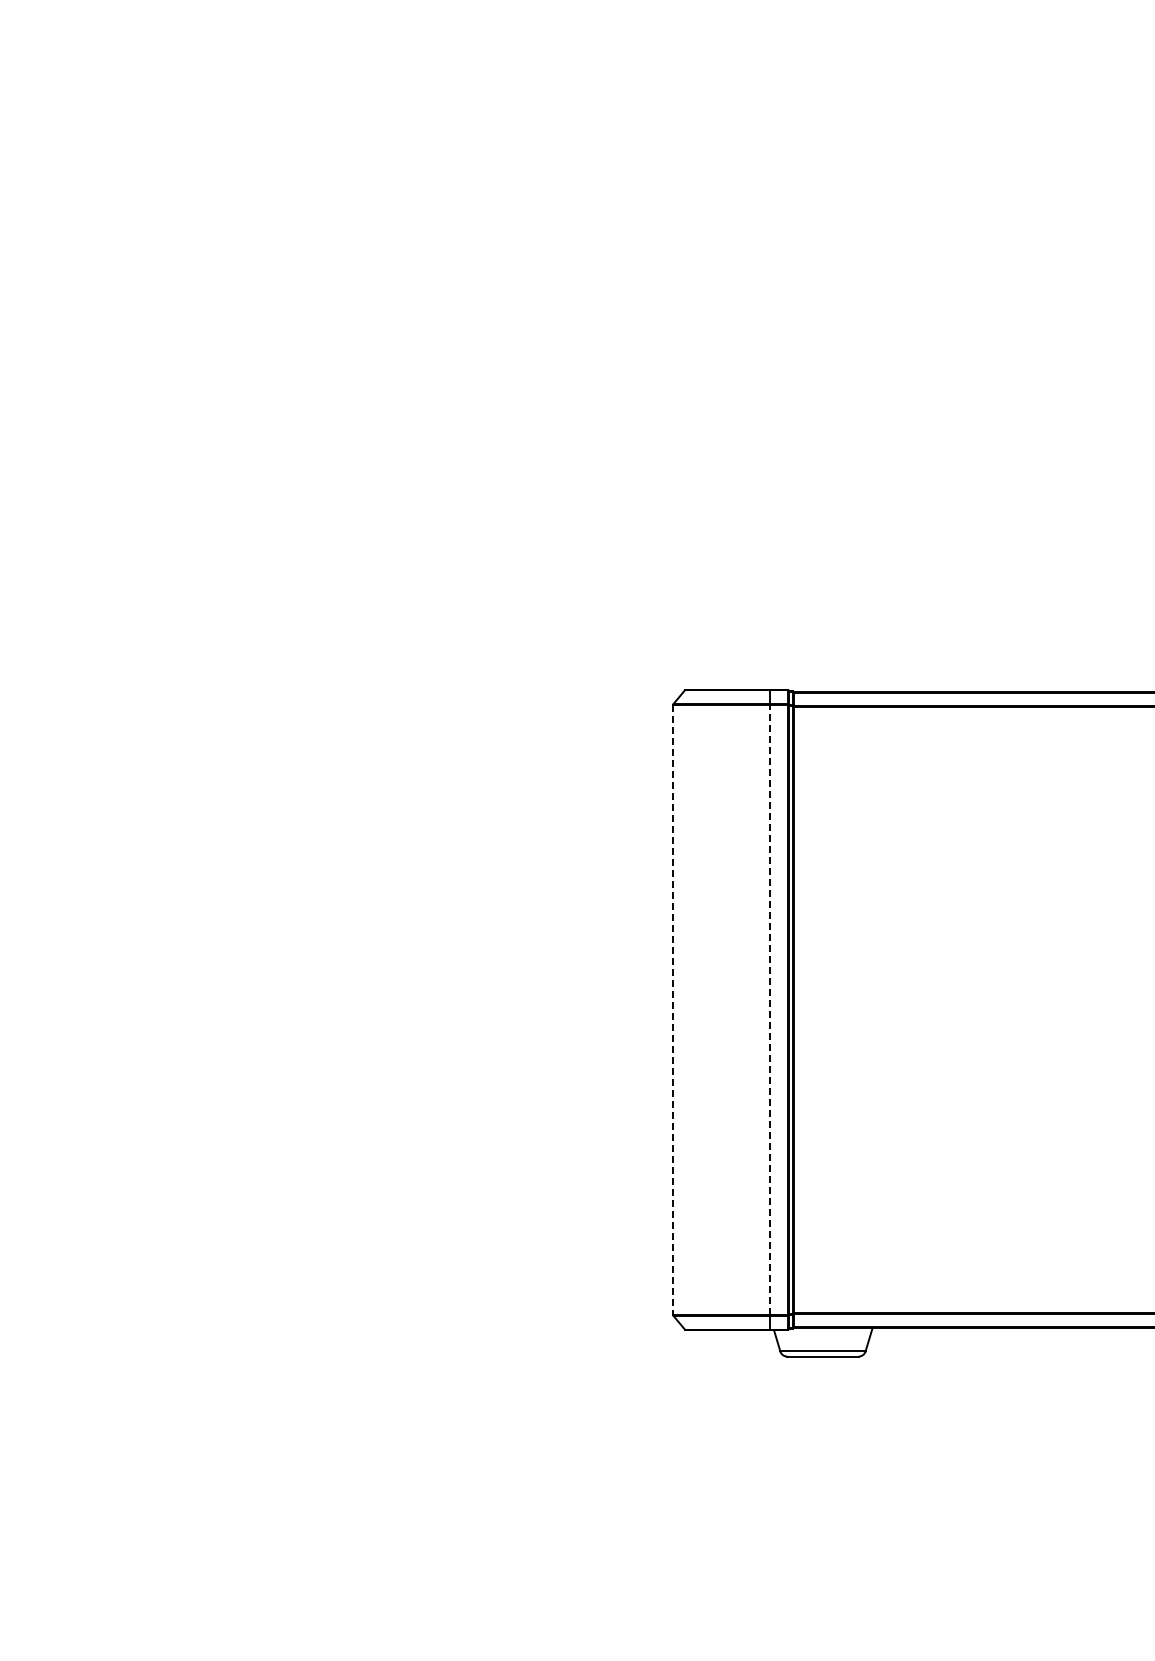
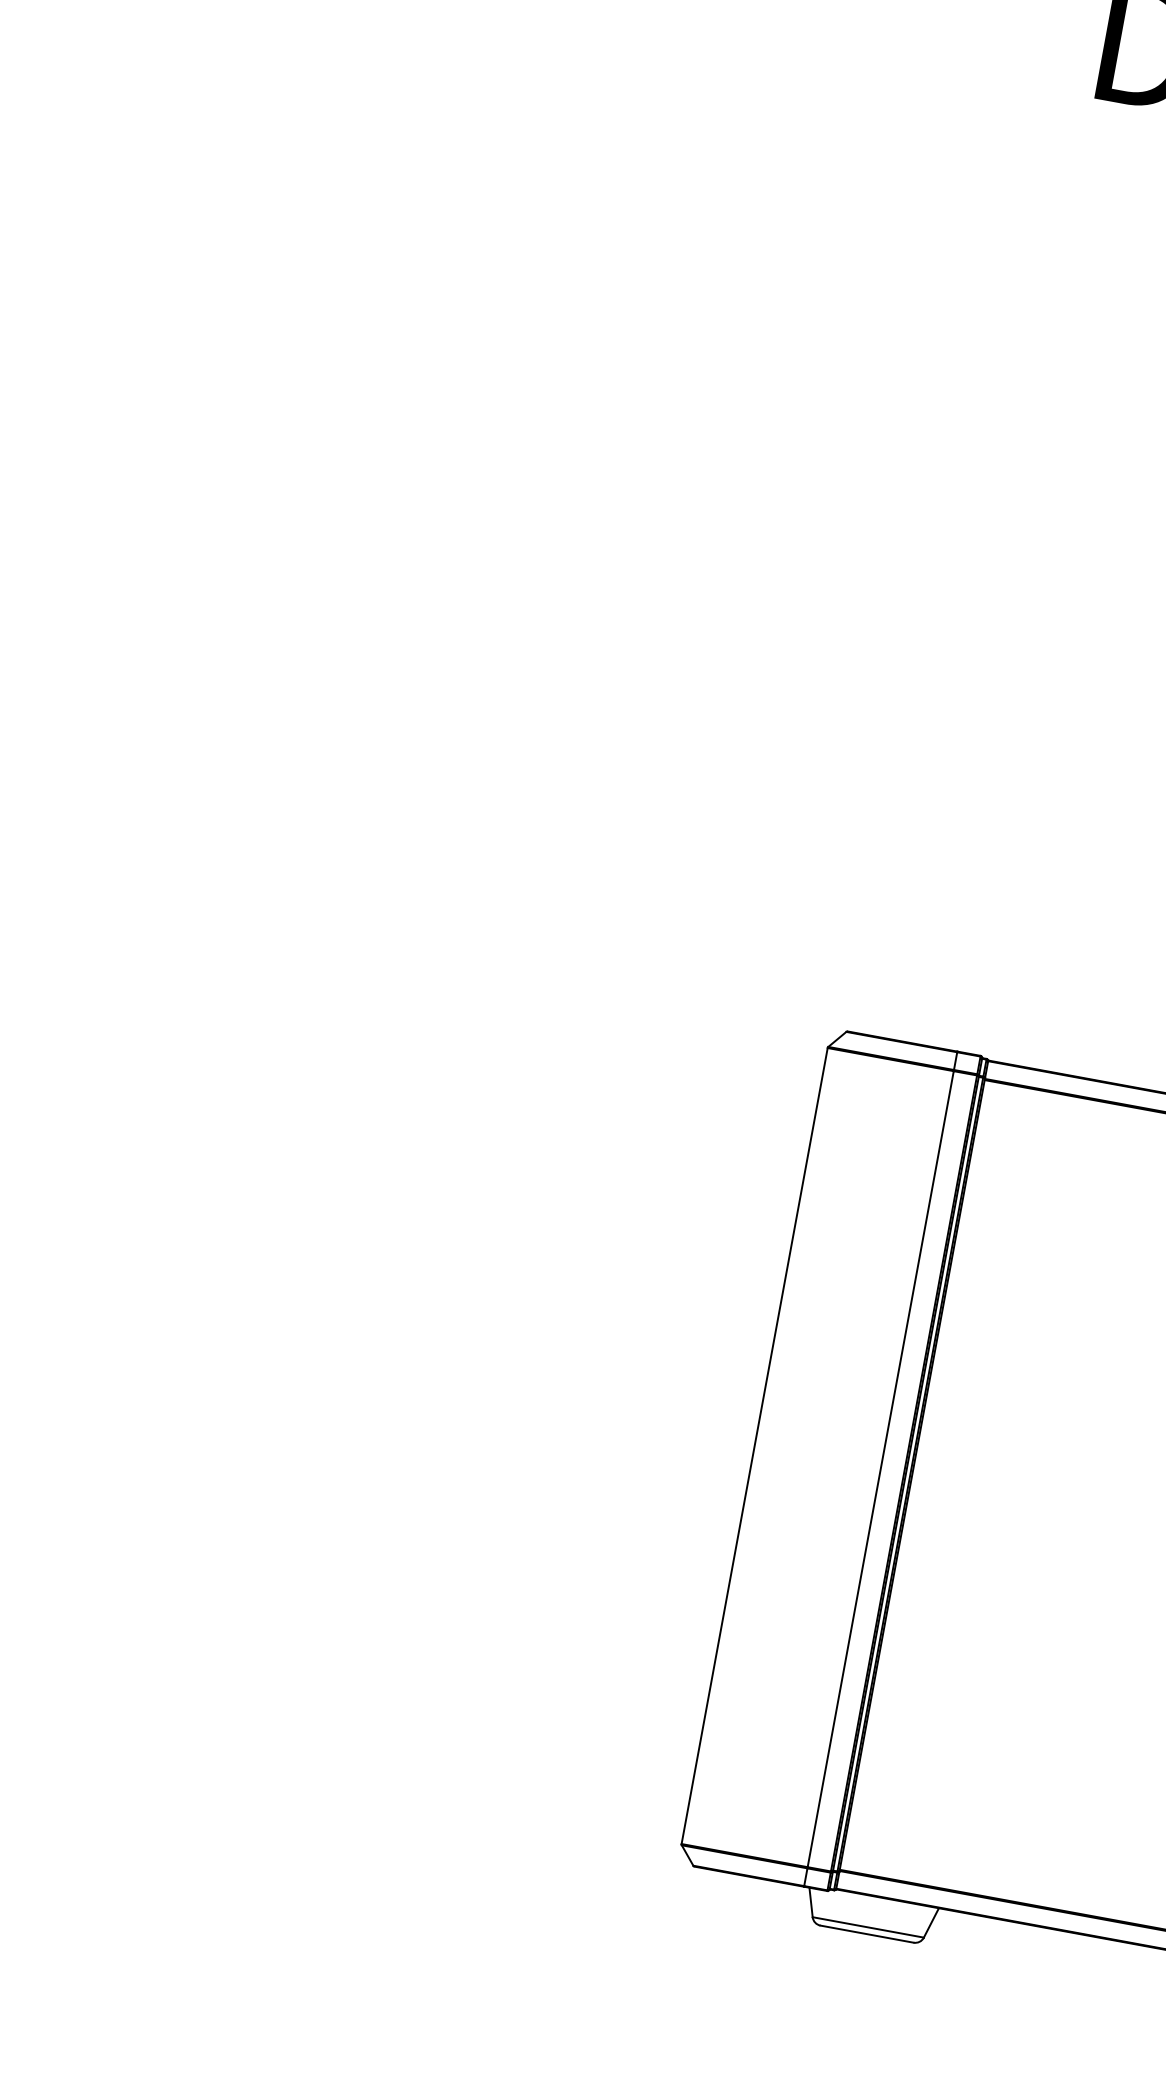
line: (769, 1009) -> (880, 1468), dashed -> solid
line: (673, 1010) -> (754, 1446), dashed -> solid

